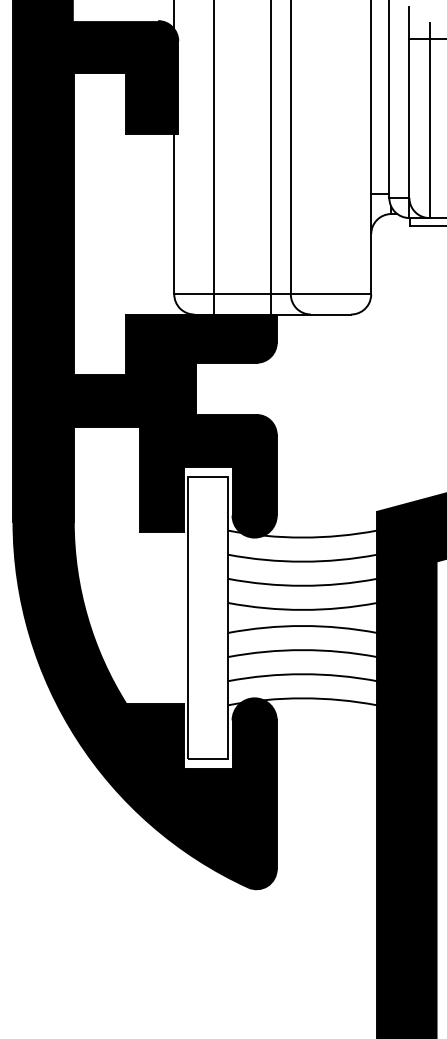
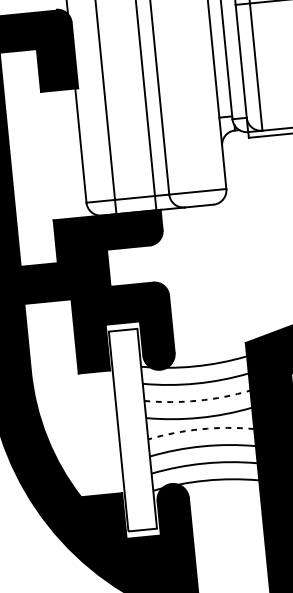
arc: (302, 585) -> (197, 400), solid -> dashed
arc: (302, 626) -> (200, 429), solid -> dashed

